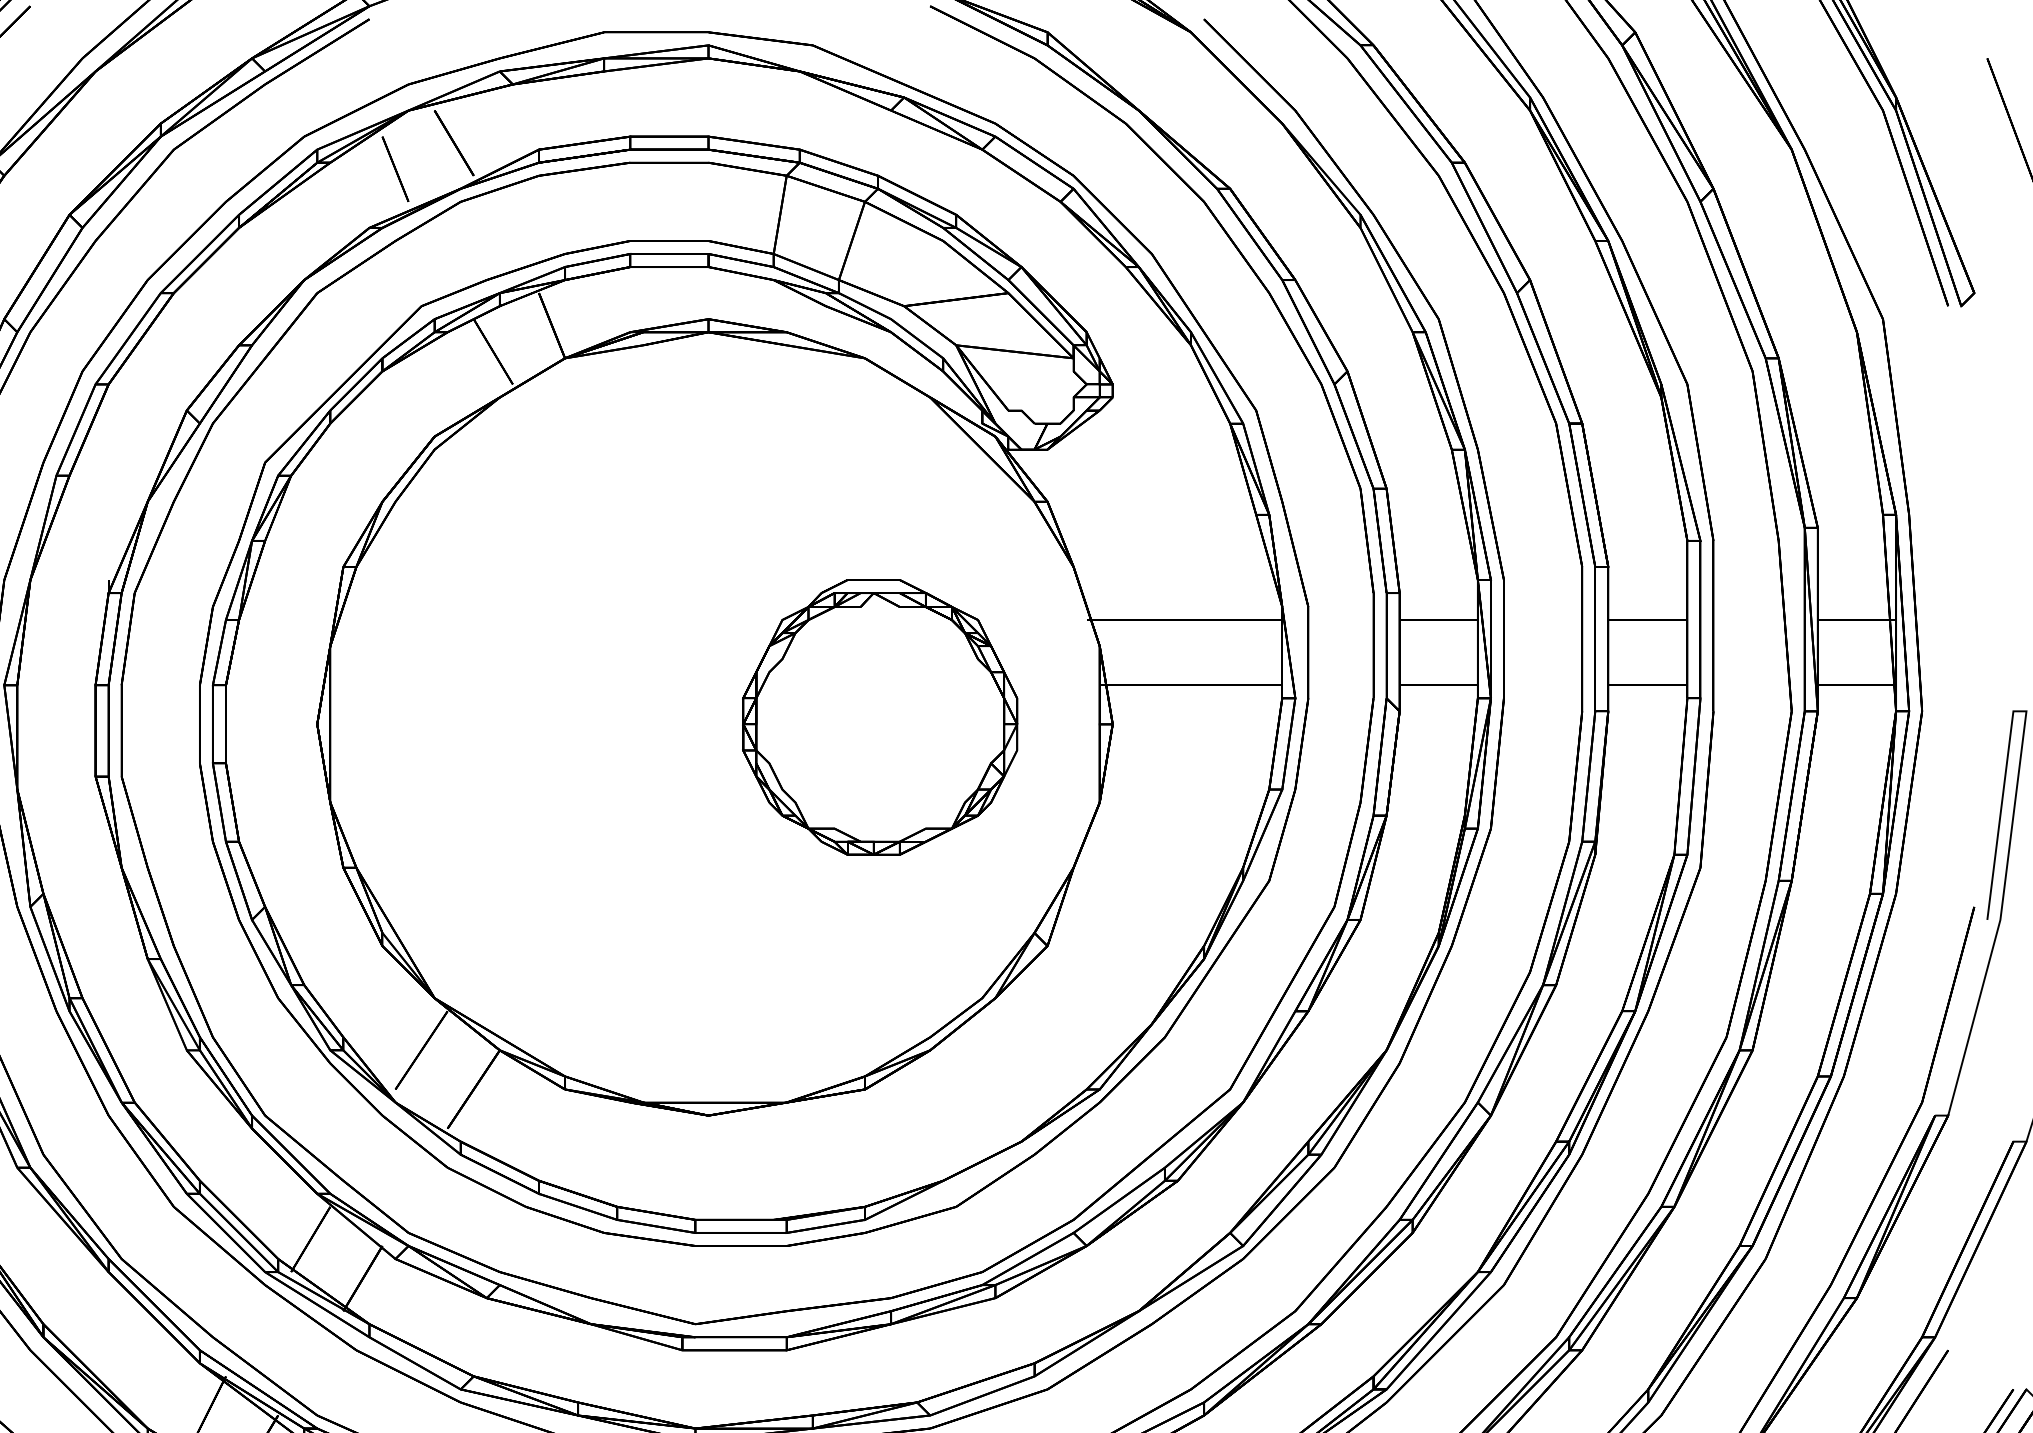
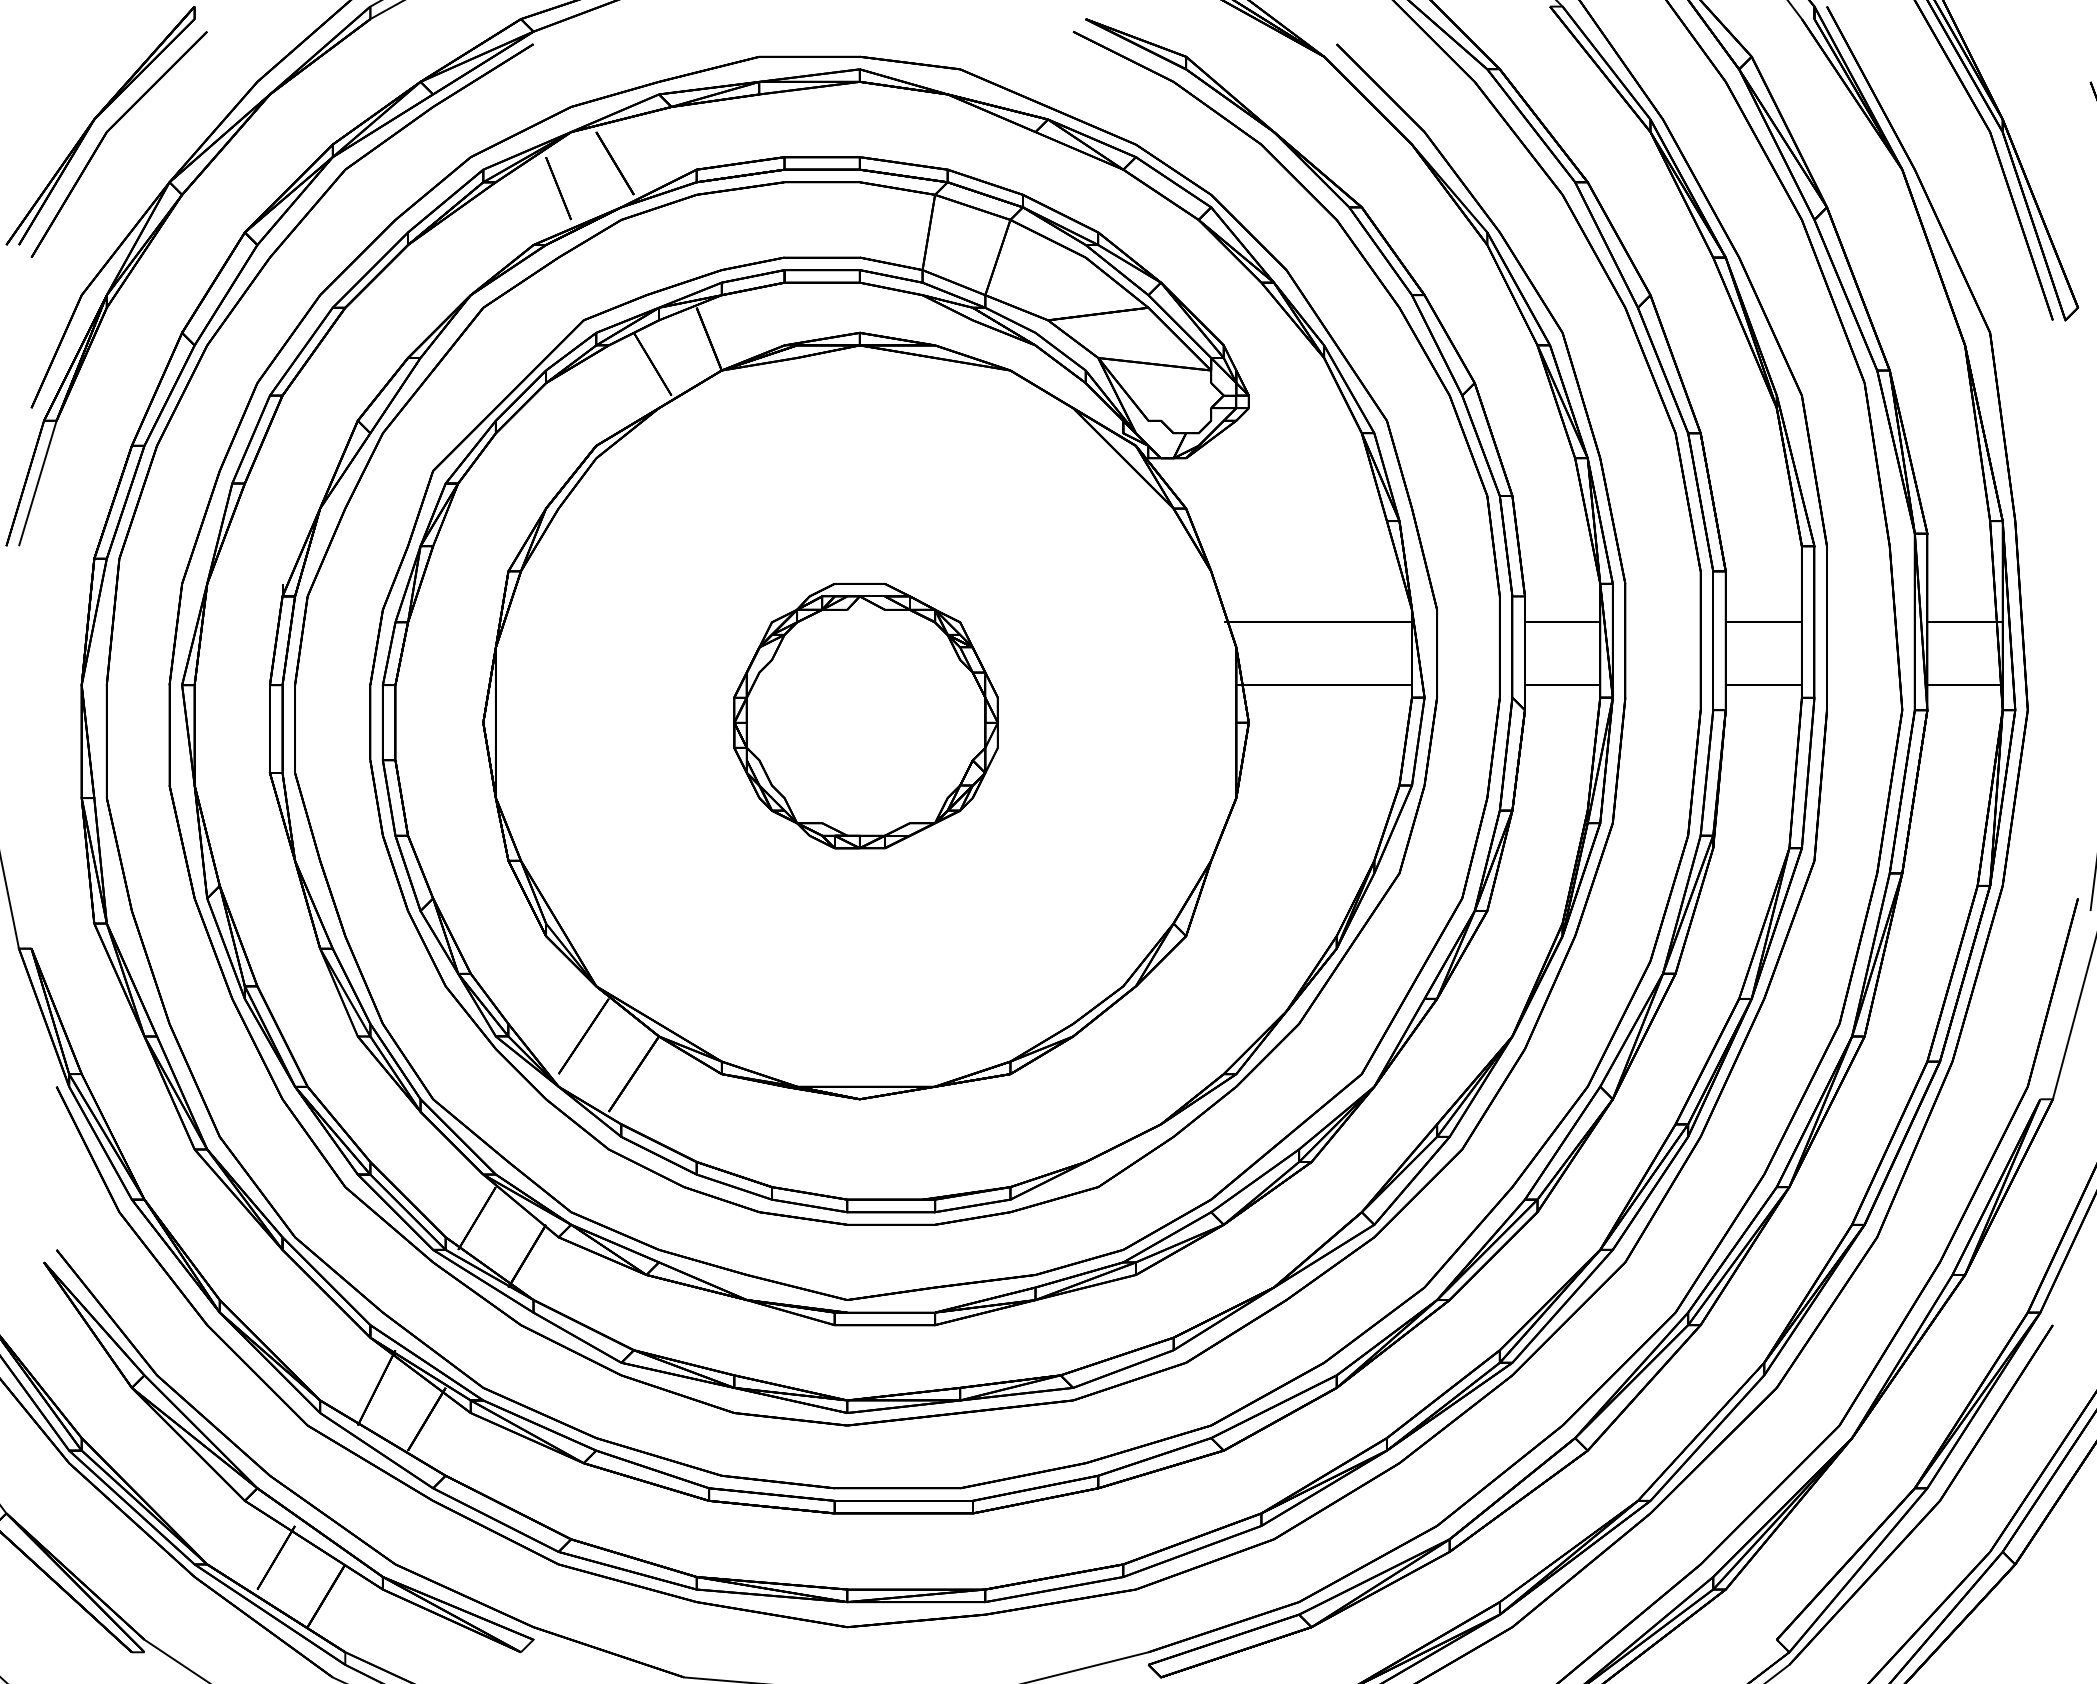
part: (879, 717) -> (865, 716), moved

